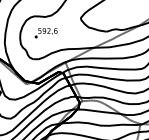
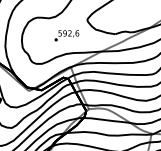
text: (45, 32) -> (66, 35), moved

